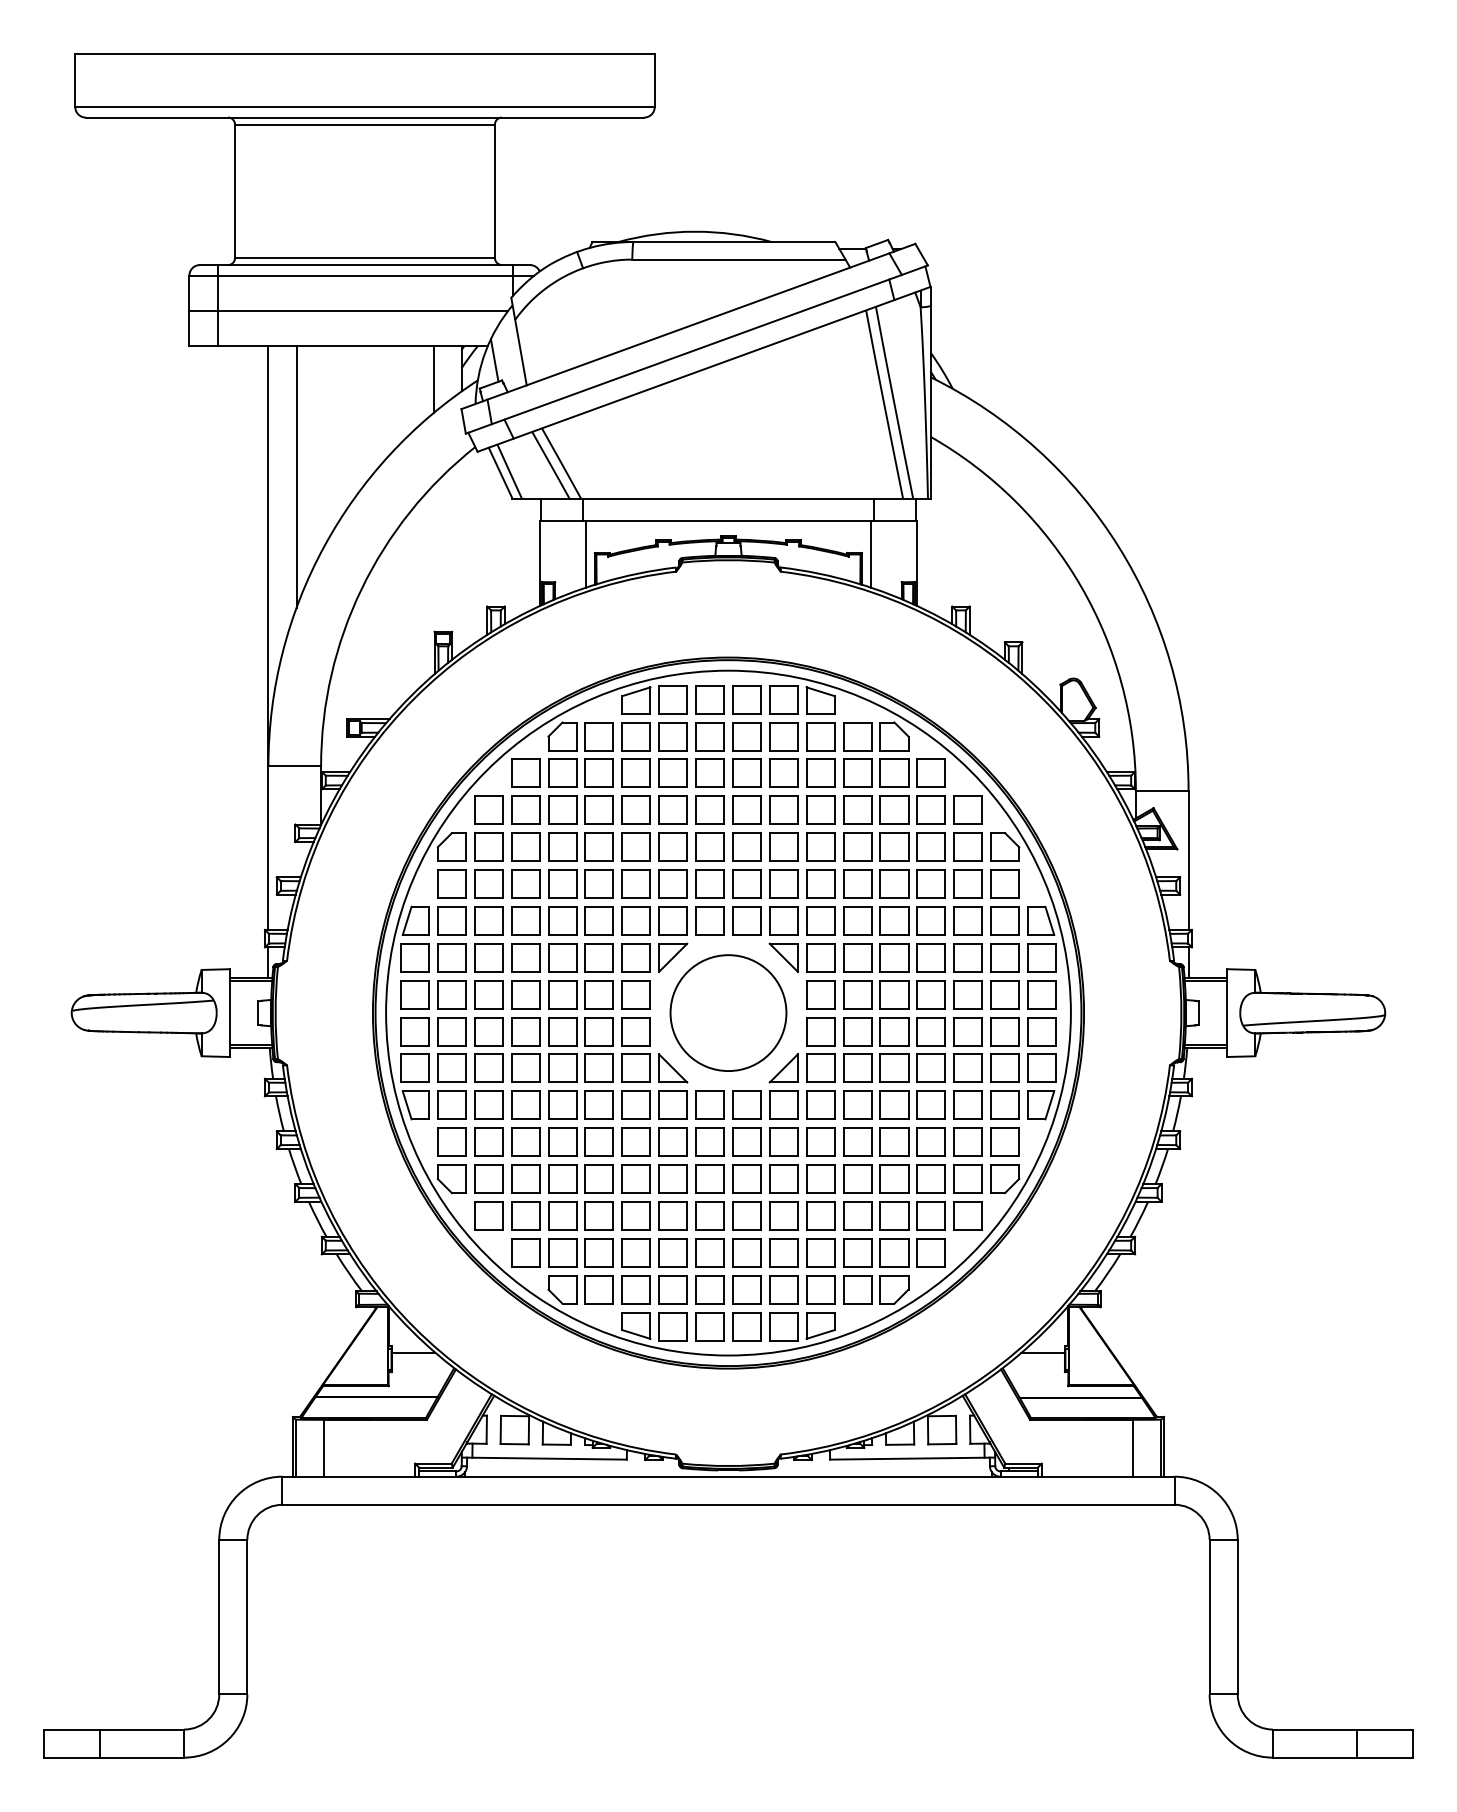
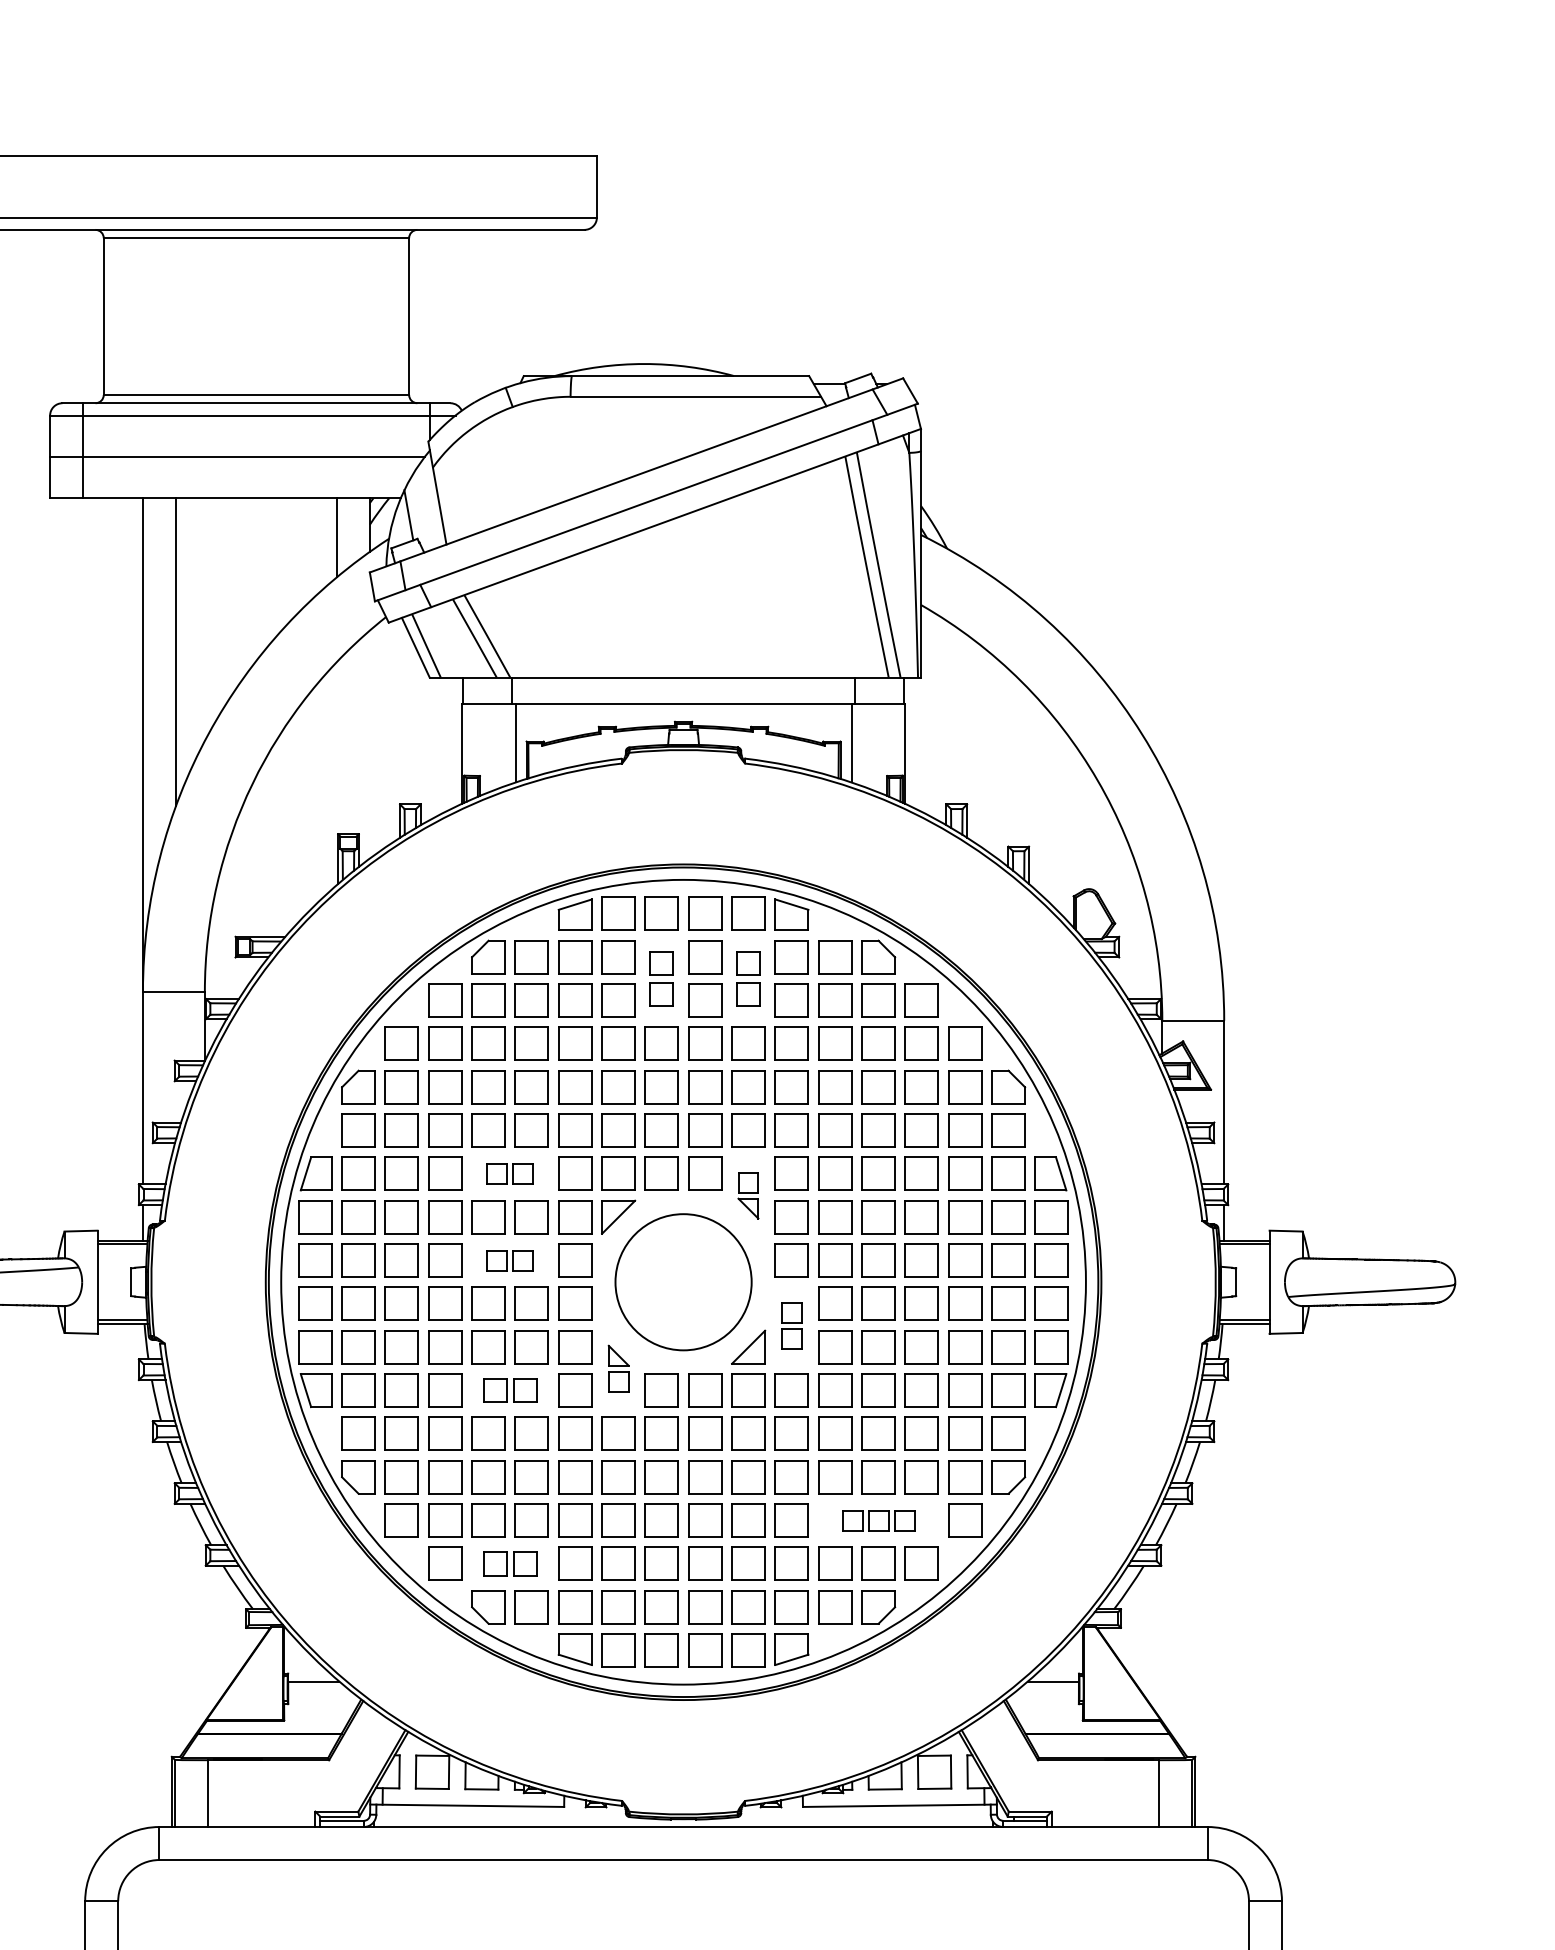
part: (709, 754) -> (661, 978), size x0.7
part: (783, 754) -> (748, 978), size x0.7
part: (580, 920) -> (509, 1173), size x0.6
part: (783, 939) -> (748, 1195), size x0.6
part: (580, 994) -> (509, 1260), size x0.6
part: (820, 1049) -> (791, 1325), size x0.6
part: (673, 1086) -> (618, 1368), size x0.6
part: (580, 1104) -> (509, 1389), size x0.7
part: (894, 1215) -> (878, 1520), size x0.6
part: (580, 1252) -> (509, 1563), size x0.7

